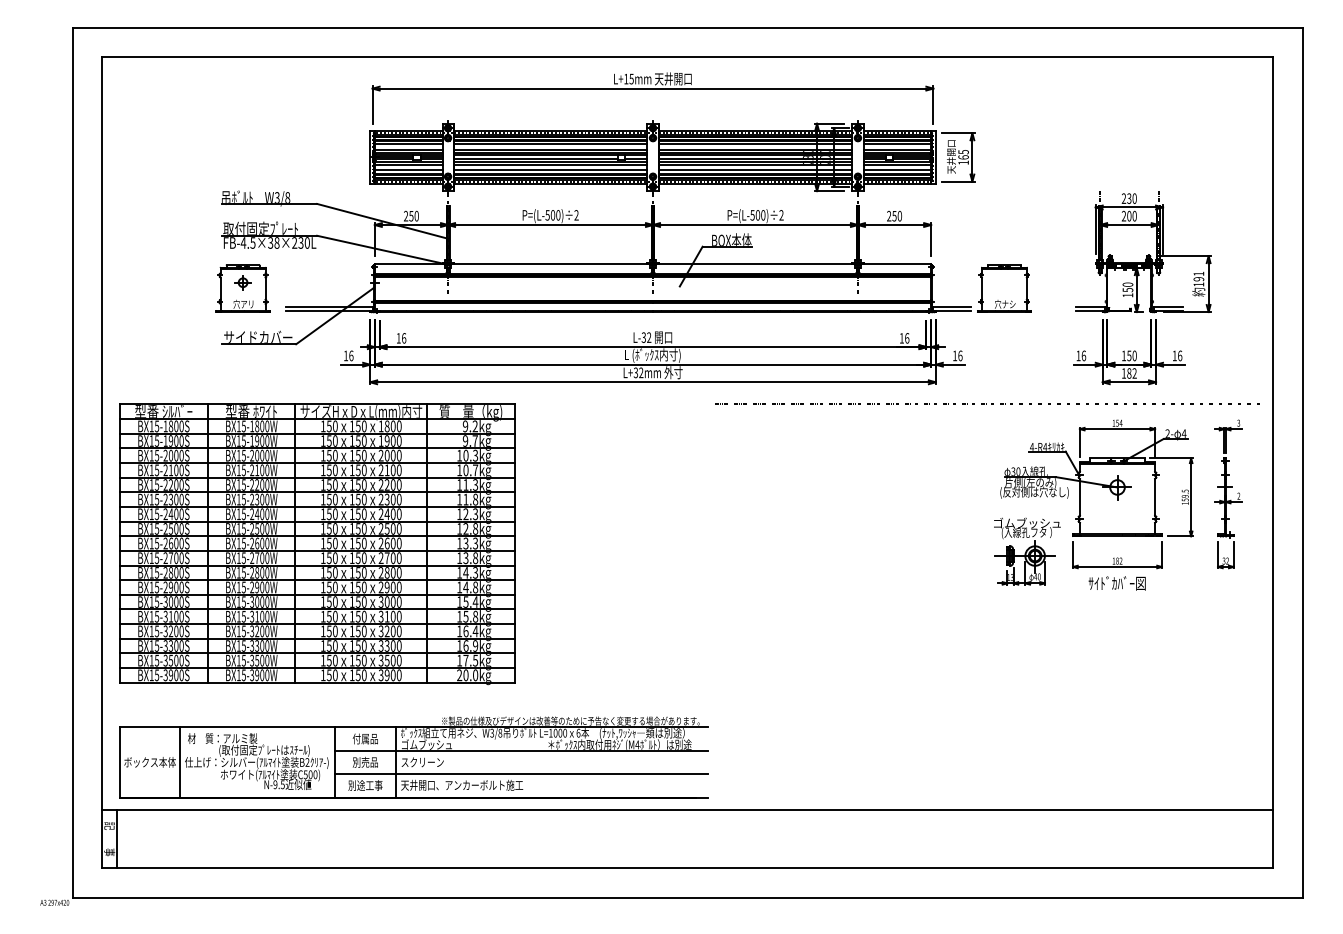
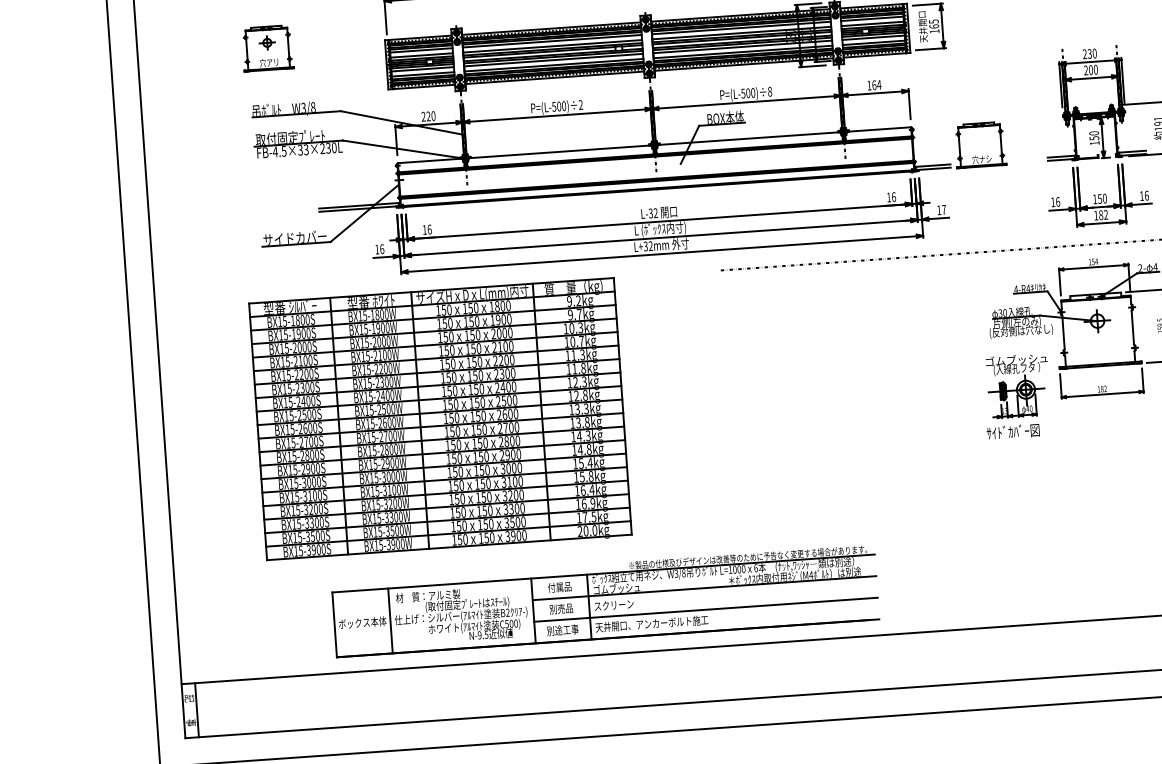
text: (411, 215) -> (428, 115), 250 -> 220
text: (781, 215) -> (769, 91), P=(L-500)÷2 -> P=(L-500)÷8
text: (894, 215) -> (874, 84), 250 -> 164
text: (276, 242) -> (305, 149), FB-4.5×38×230L -> FB-4.5×33×230L
part: (242, 288) -> (267, 48), moved
text: (960, 355) -> (944, 209), 16 -> 17
part: (317, 544) -> (440, 419), moved
text: (1116, 583) -> (1012, 431), moved
part: (413, 757) -> (605, 601), moved

